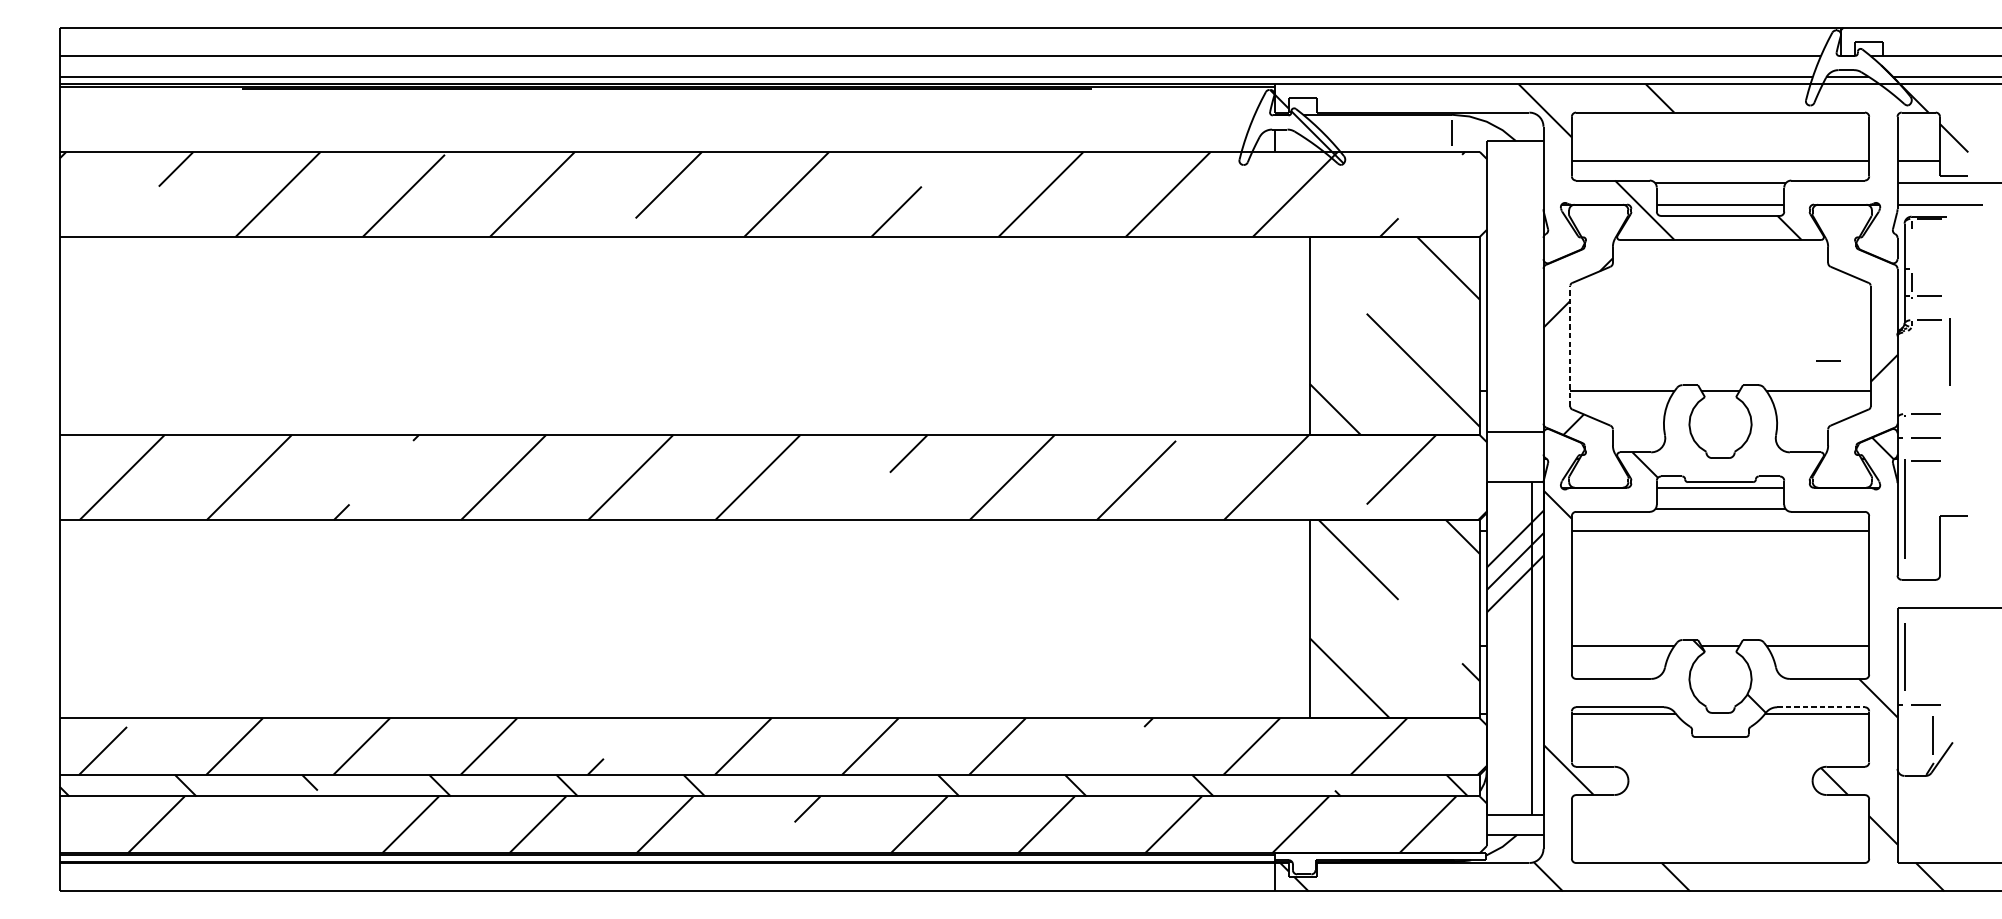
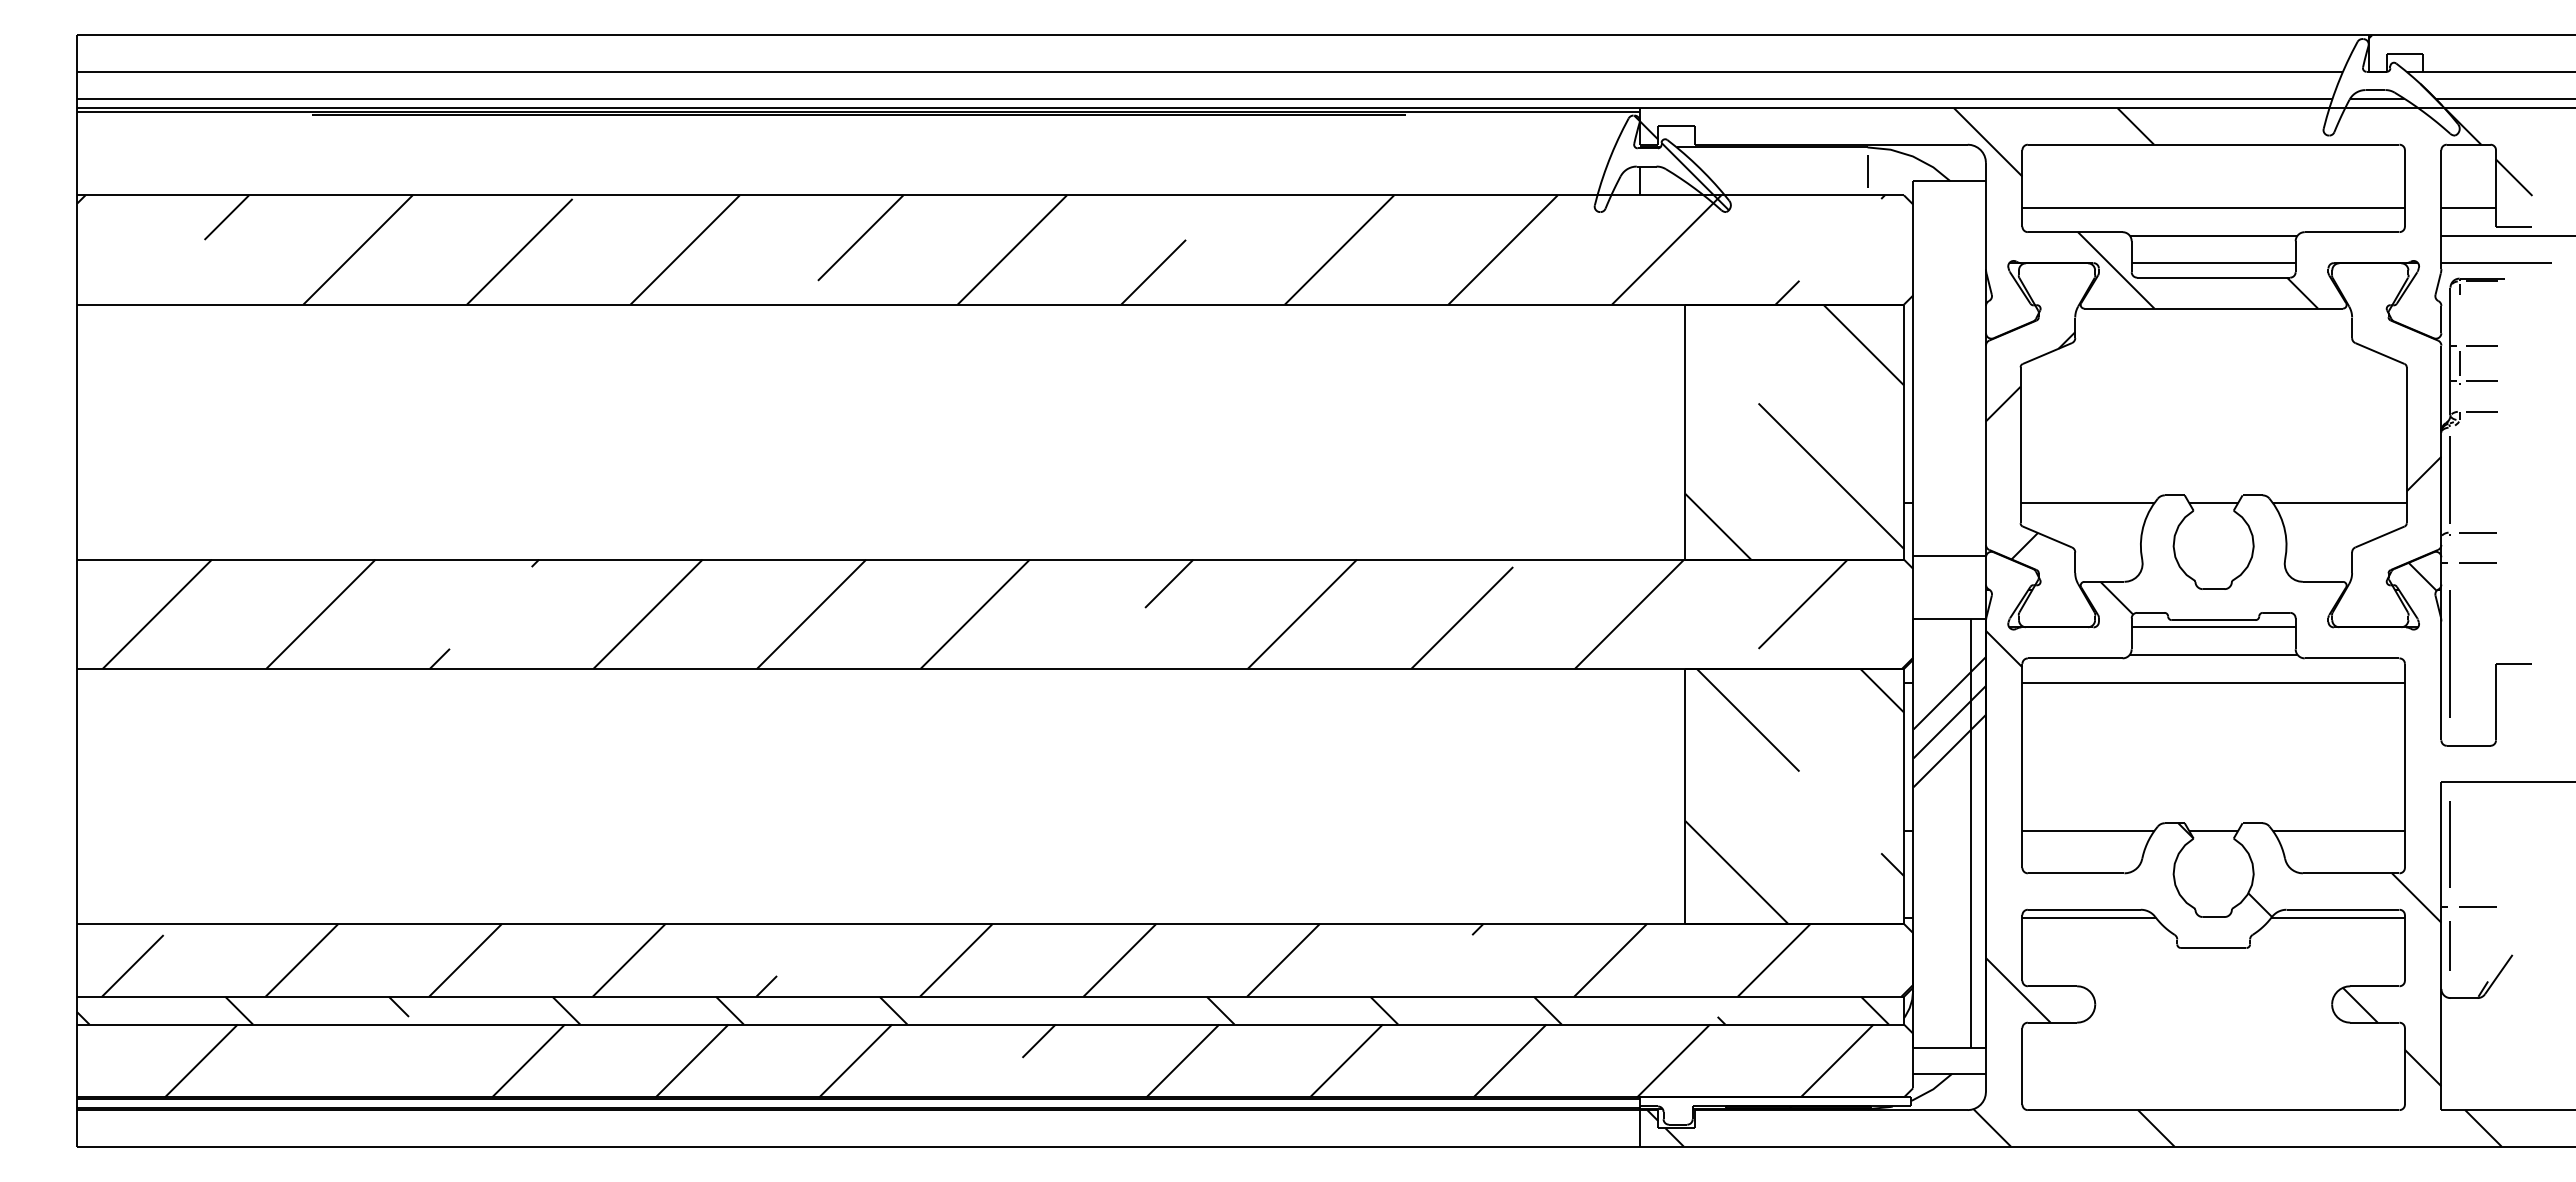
line: (1570, 346) -> (2020, 445), dashed -> solid
line: (1949, 351) -> (2449, 479), moved
line: (1827, 360) -> (2481, 345), moved
line: (1925, 460) -> (2477, 592), removed
line: (1821, 707) -> (2343, 909), dashed -> solid
line: (1932, 735) -> (2449, 945), moved

